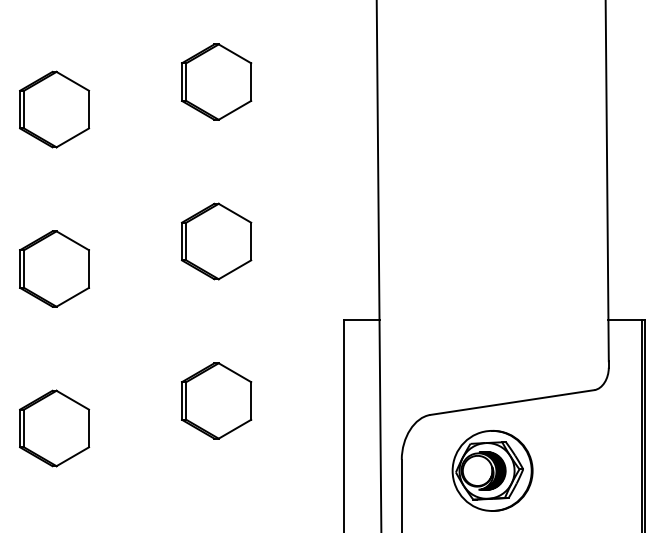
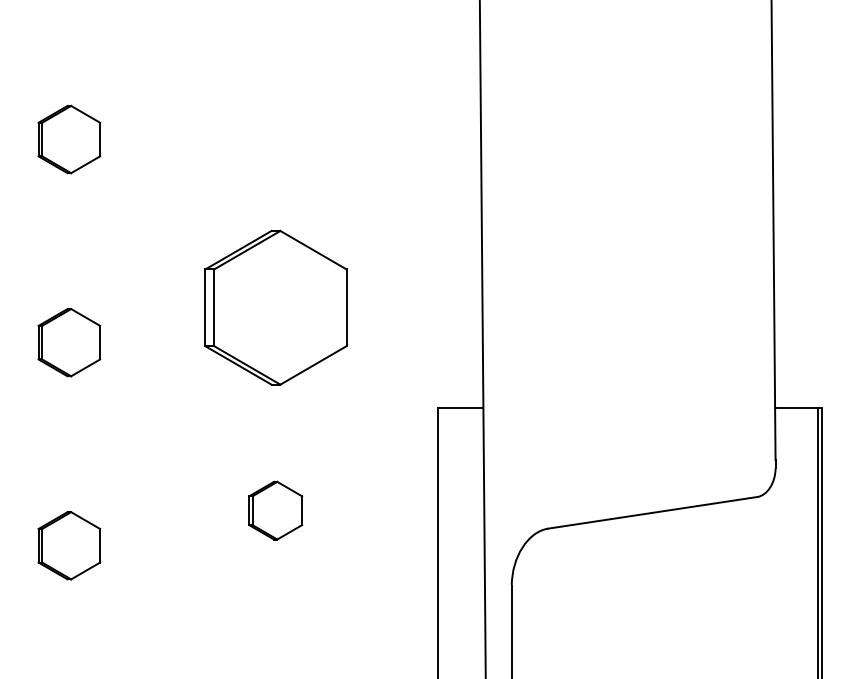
part: (216, 82) -> (275, 104), removed
part: (54, 109) -> (69, 139), size x0.7
part: (216, 241) -> (275, 307), size x1.6
part: (54, 268) -> (69, 342), size x0.7
part: (216, 400) -> (275, 510), size x0.6
part: (54, 428) -> (69, 545), size x0.7
part: (492, 470) -> (627, 599), removed

